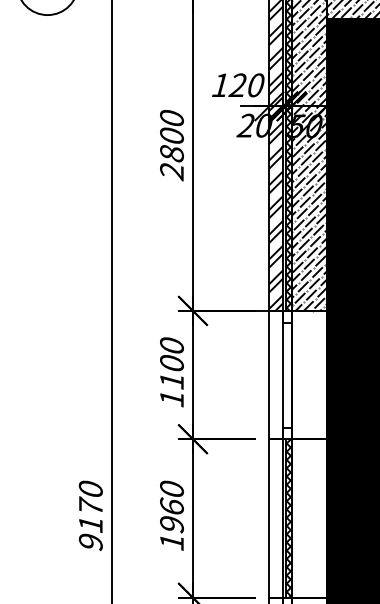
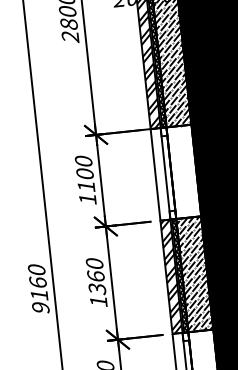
text: (90, 505) -> (37, 281), 9170 -> 9160
hatch: (276, 518) -> (171, 276), added
hatch: (308, 518) -> (194, 274), added
text: (171, 525) -> (97, 289), 1960 -> 1360

